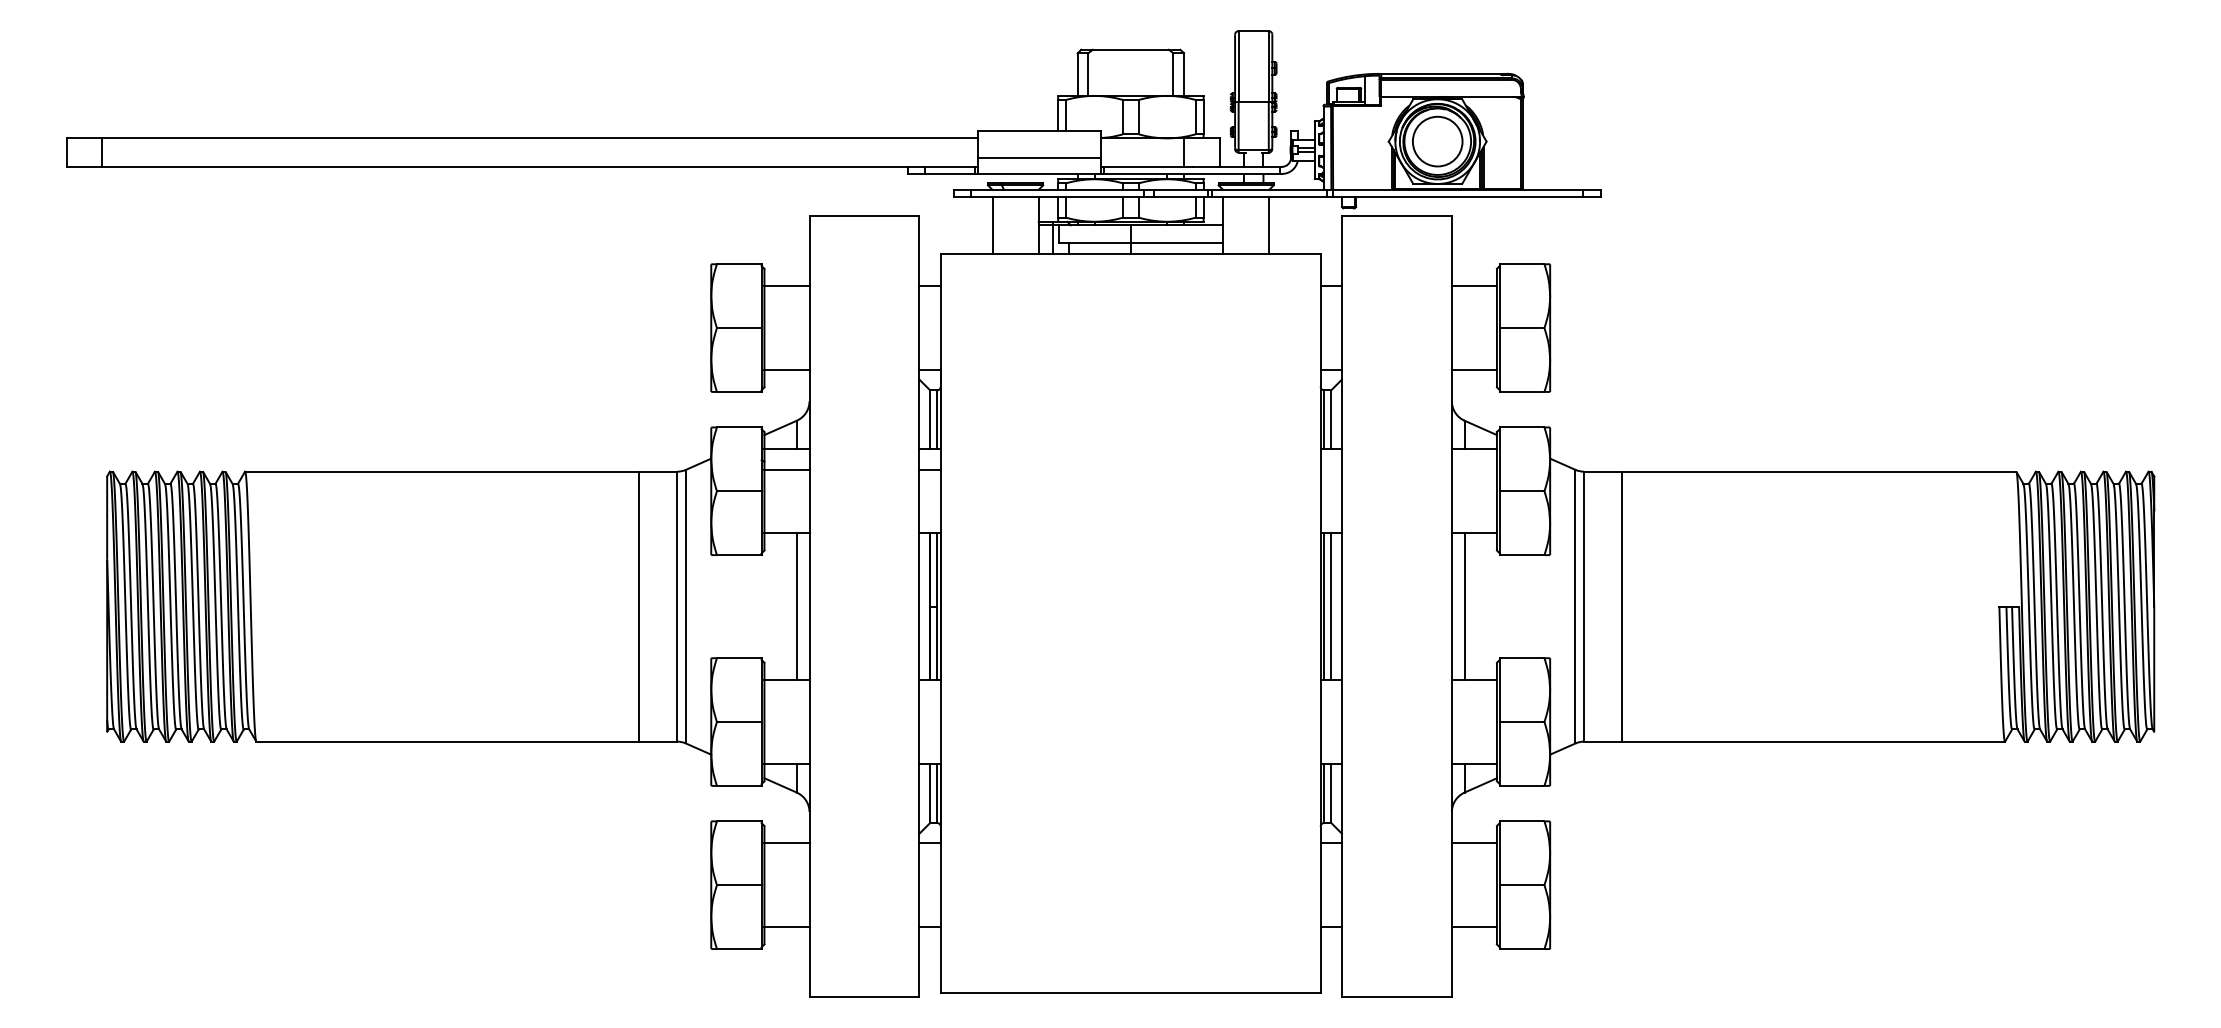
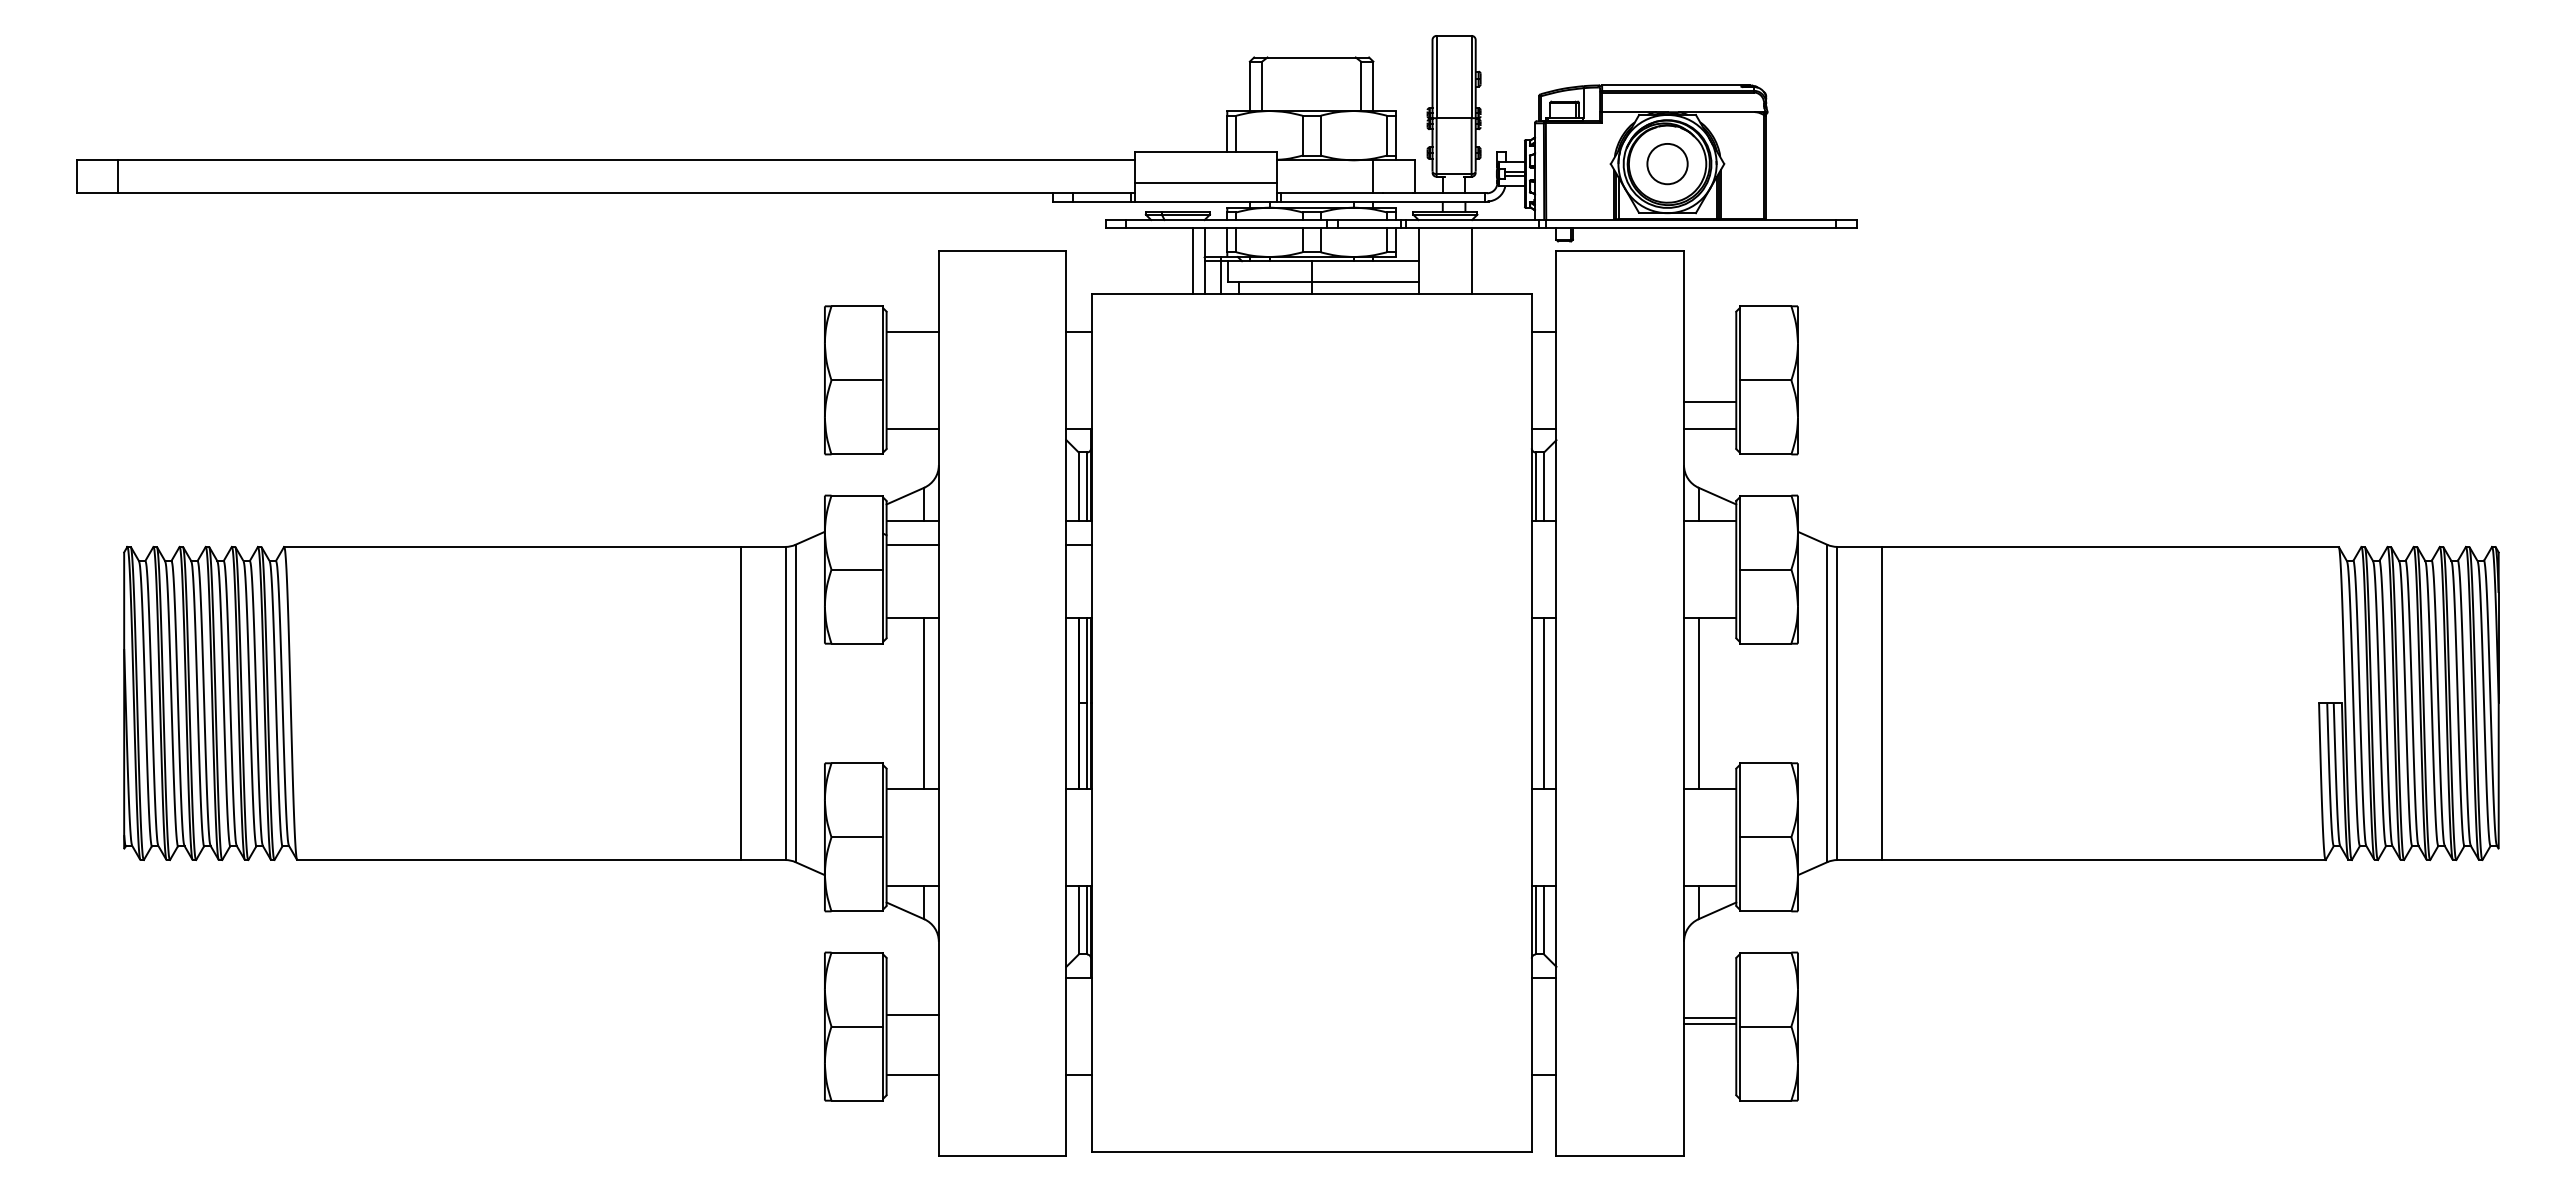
circle: (1437, 141) -> (1667, 163), size x0.7
line: (992, 225) -> (1193, 261), moved
line: (1474, 285) -> (1710, 401), moved
line: (1323, 606) -> (1535, 703), removed
line: (786, 842) -> (912, 1014), moved
line: (1474, 842) -> (1710, 1017), moved
line: (1474, 927) -> (1710, 1024), moved

